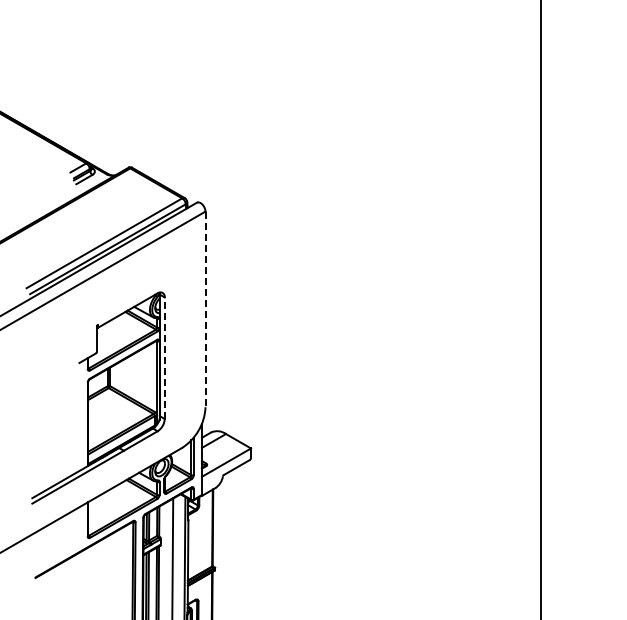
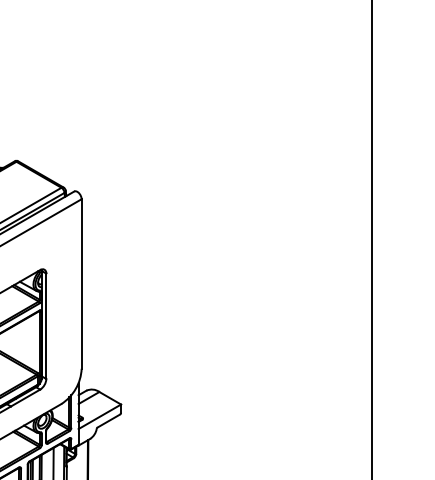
line: (205, 309) -> (81, 284), dashed -> solid
line: (164, 358) -> (46, 326), dashed -> solid

